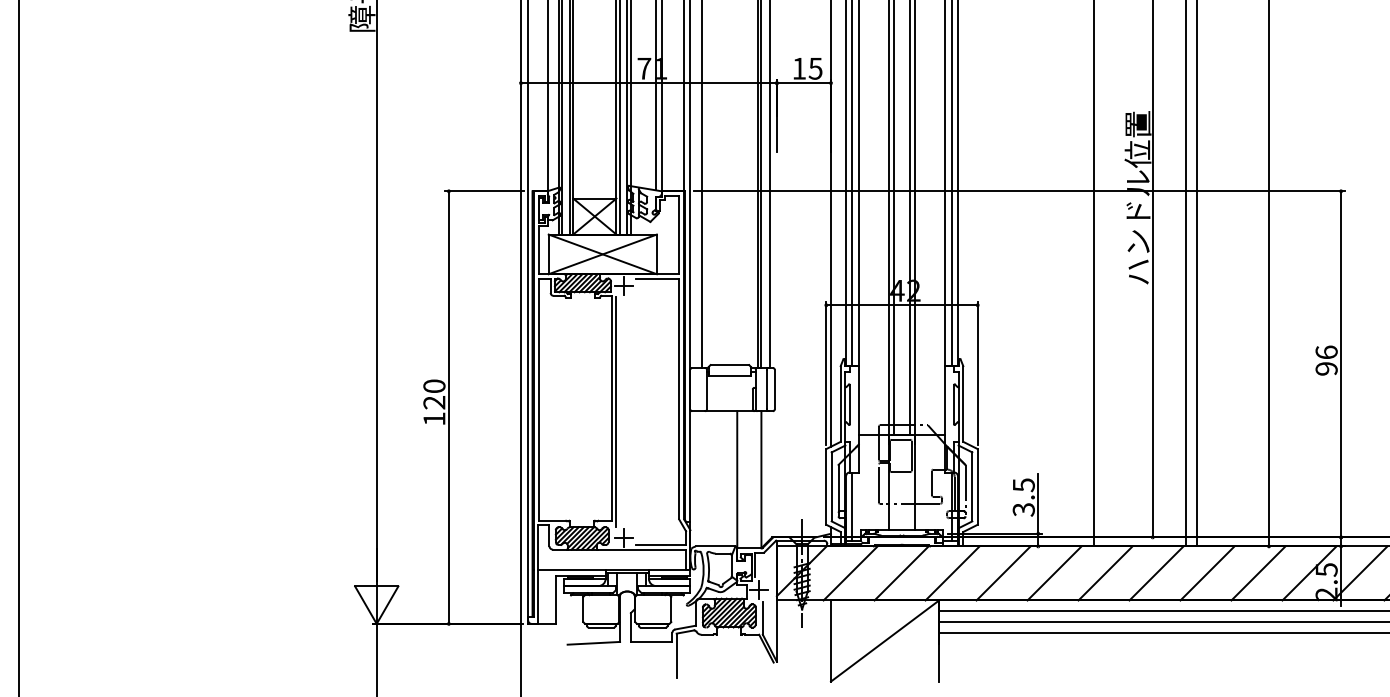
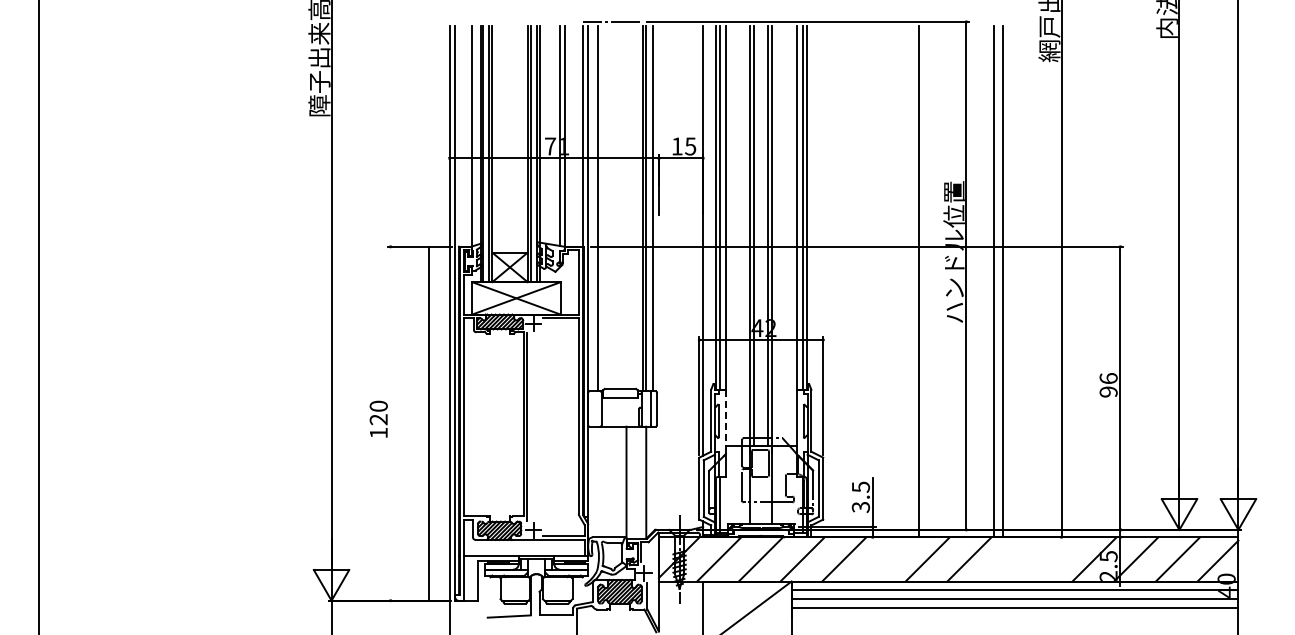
line: (858, 401) -> (725, 418), solid -> dashed
line: (448, 407) -> (428, 423), moved
line: (1053, 573) -> (885, 559), removed
line: (1207, 573) -> (1011, 559), removed
line: (1258, 573) -> (1052, 559), removed

